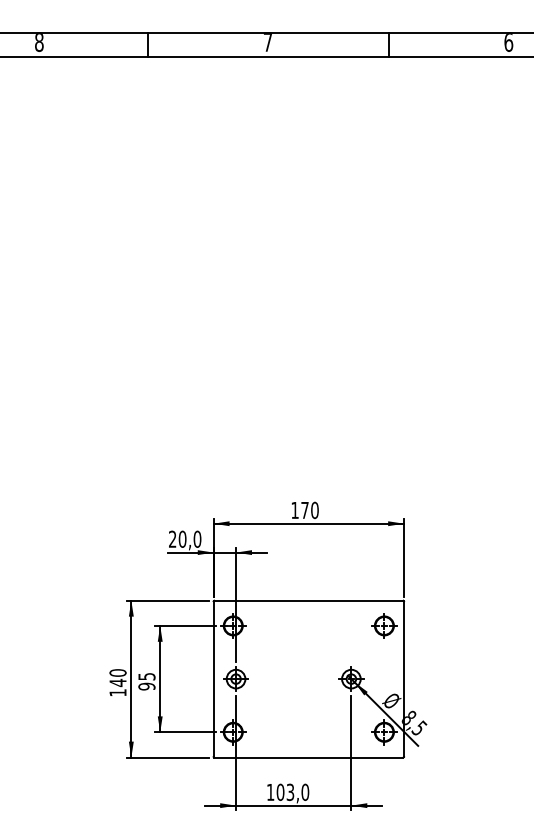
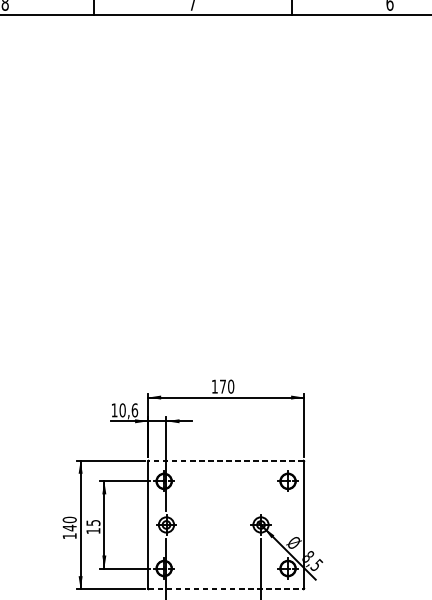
text: (185, 538) -> (125, 409), 20,0 -> 10,6
line: (308, 600) -> (225, 460), solid -> dashed
text: (146, 686) -> (93, 531), 95 -> 15
line: (308, 757) -> (225, 589), solid -> dashed

